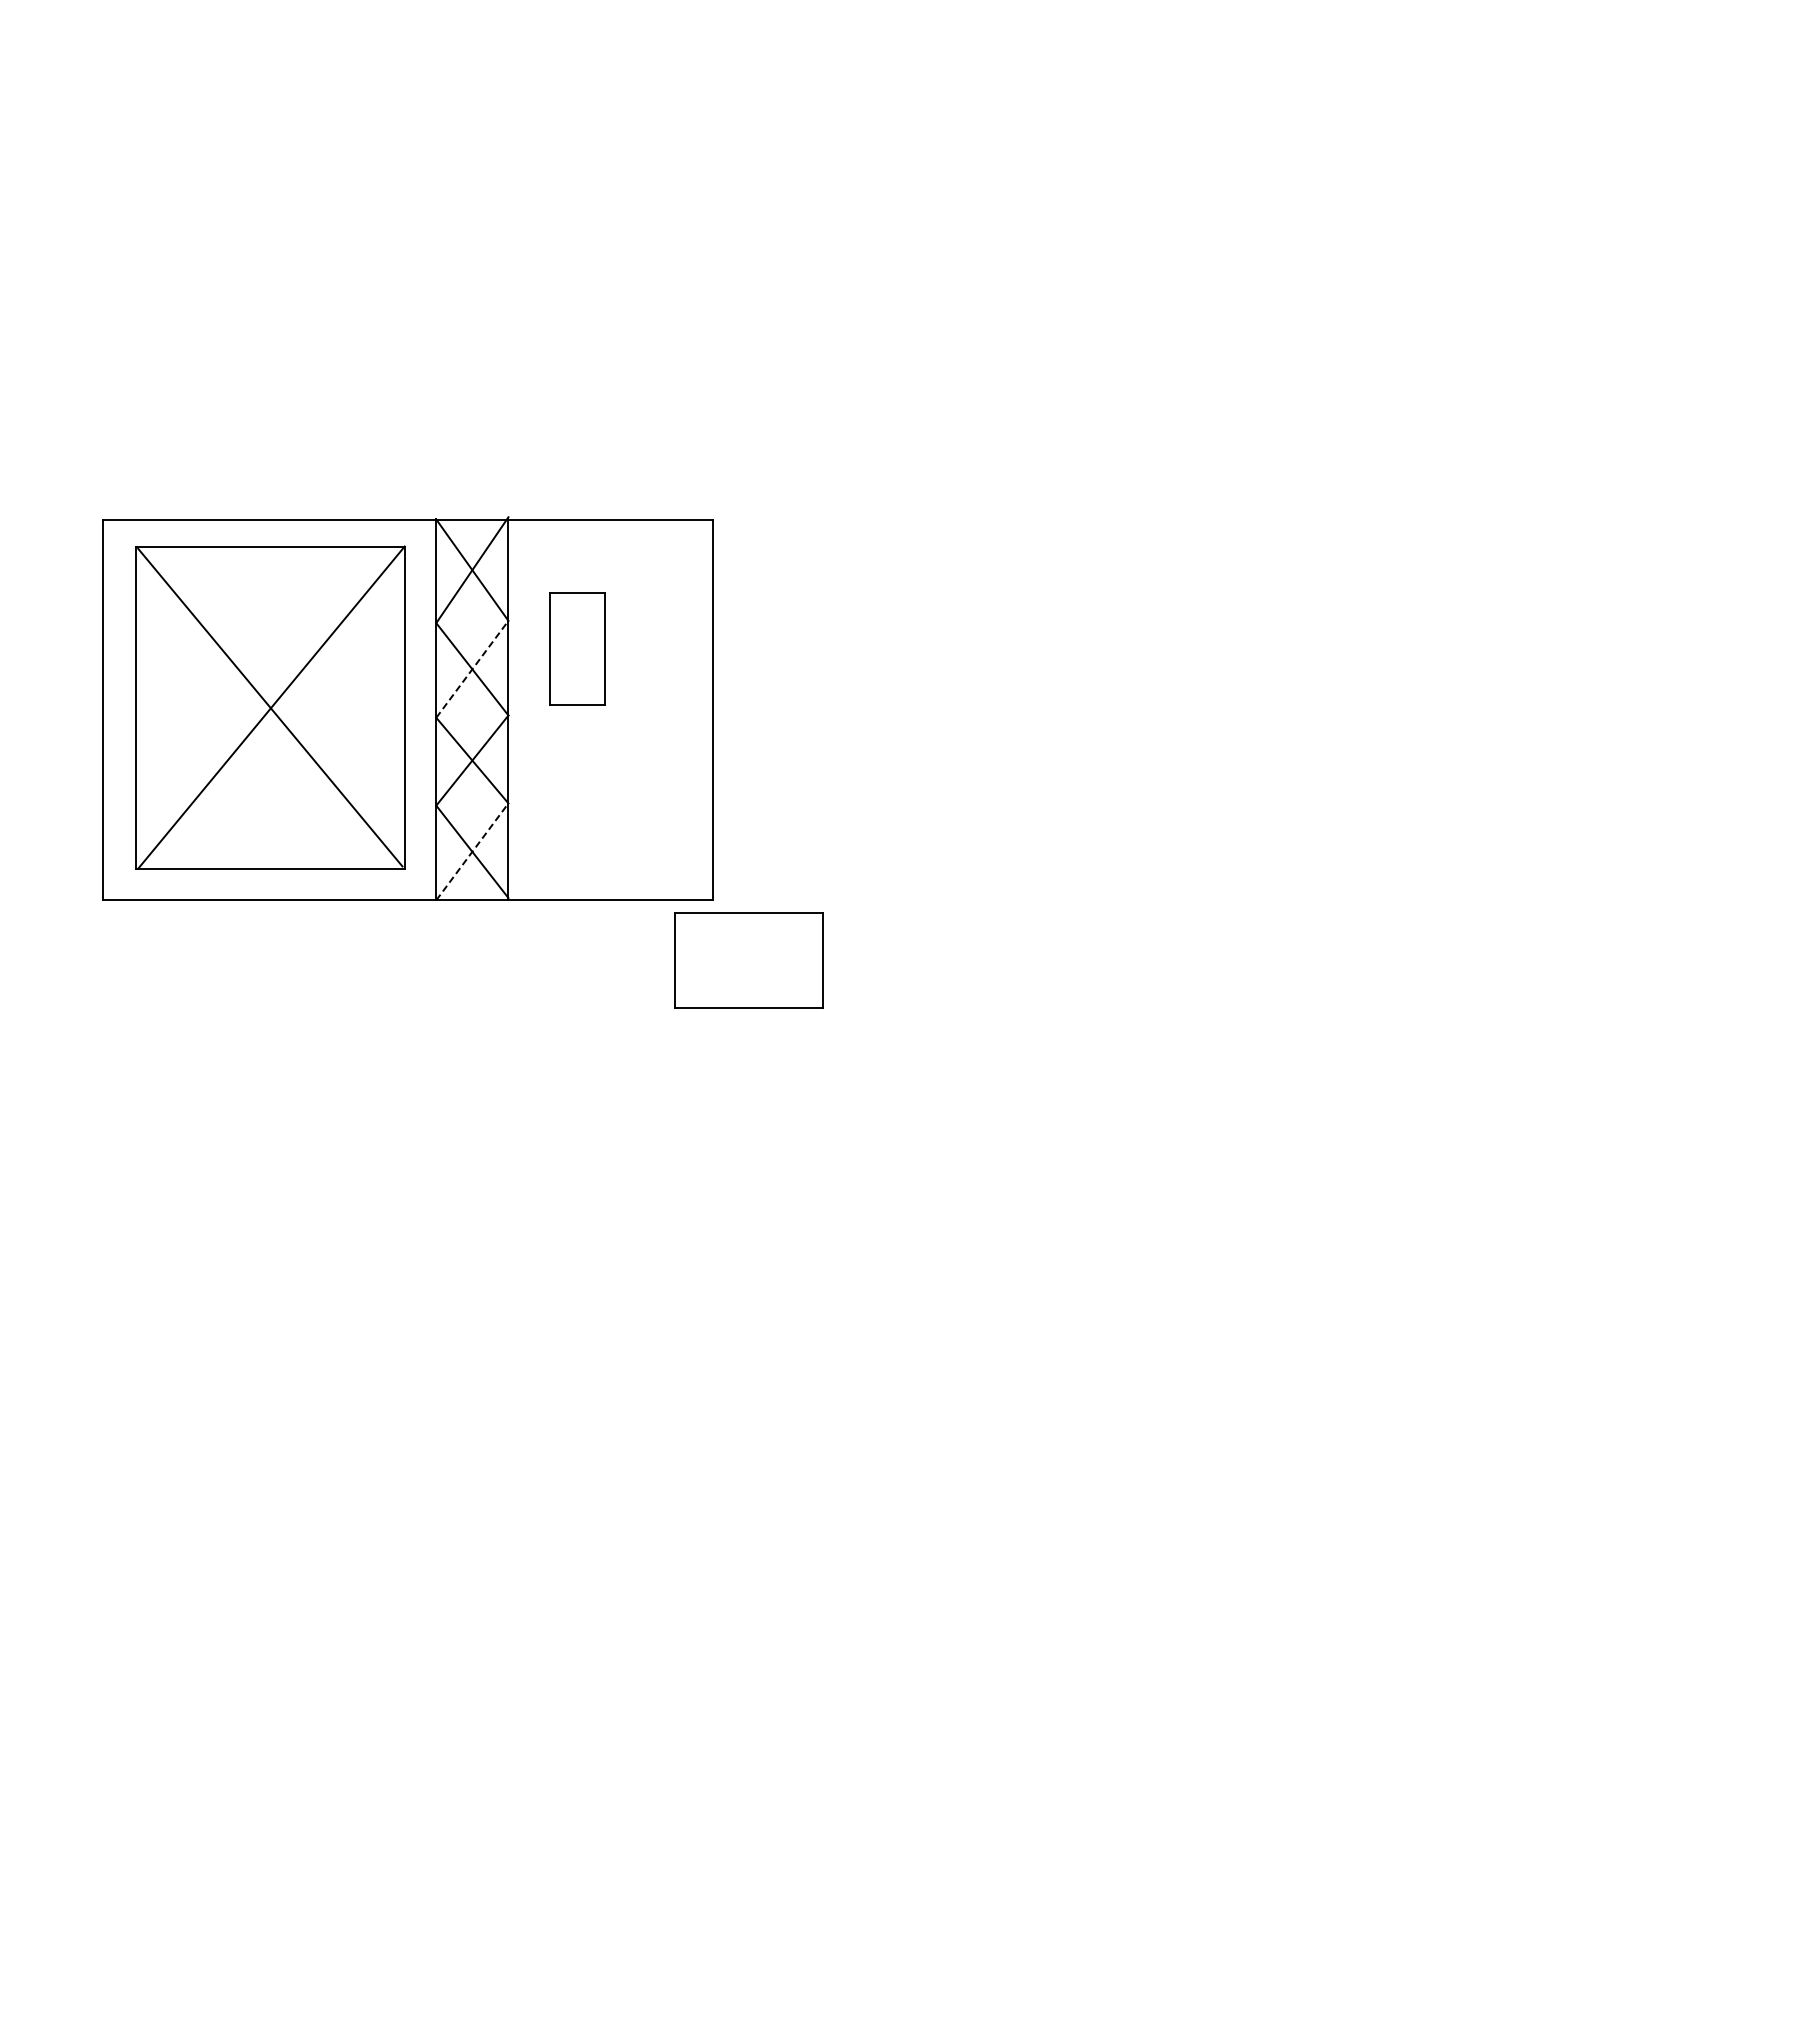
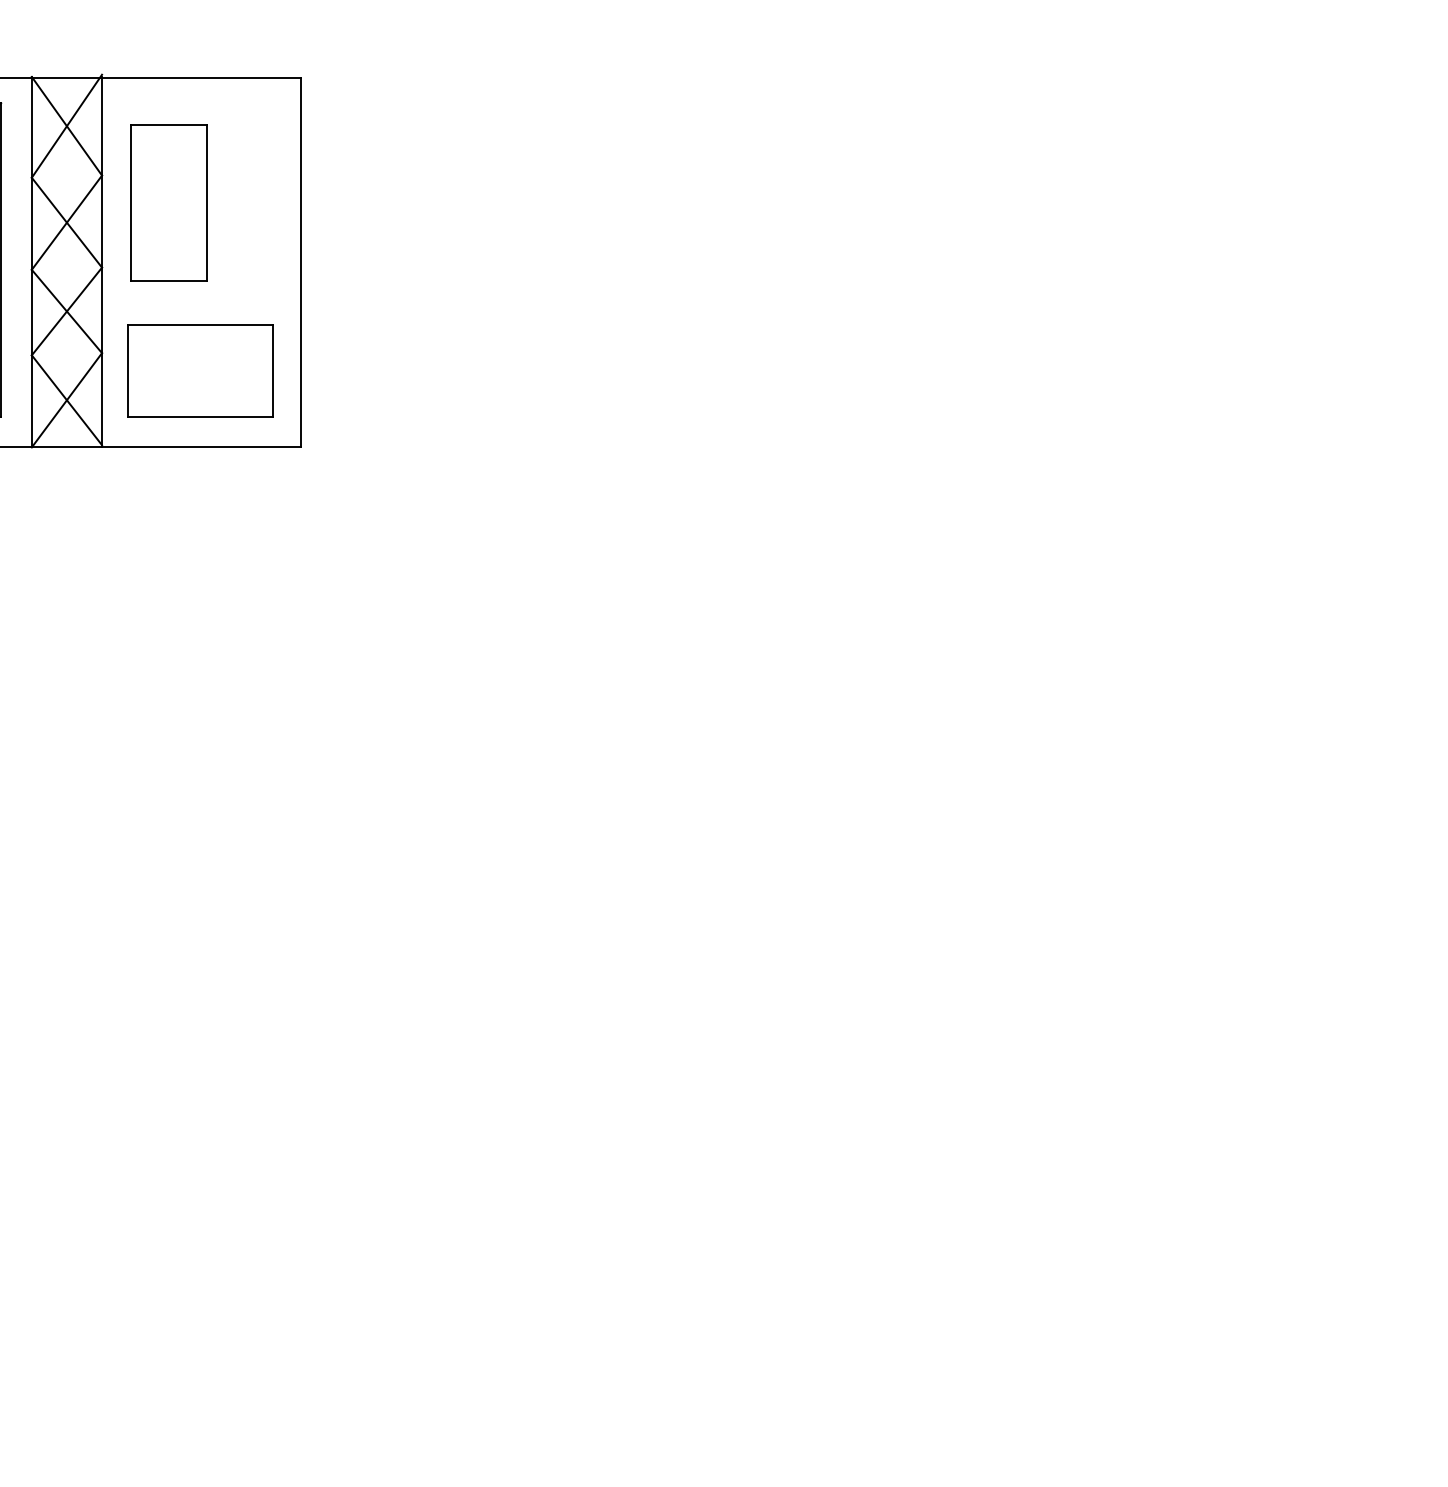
part: (577, 648) -> (169, 202), size x1.43
line: (472, 668) -> (67, 221), dashed -> solid
line: (472, 851) -> (67, 399), dashed -> solid
part: (748, 960) -> (200, 370), moved

